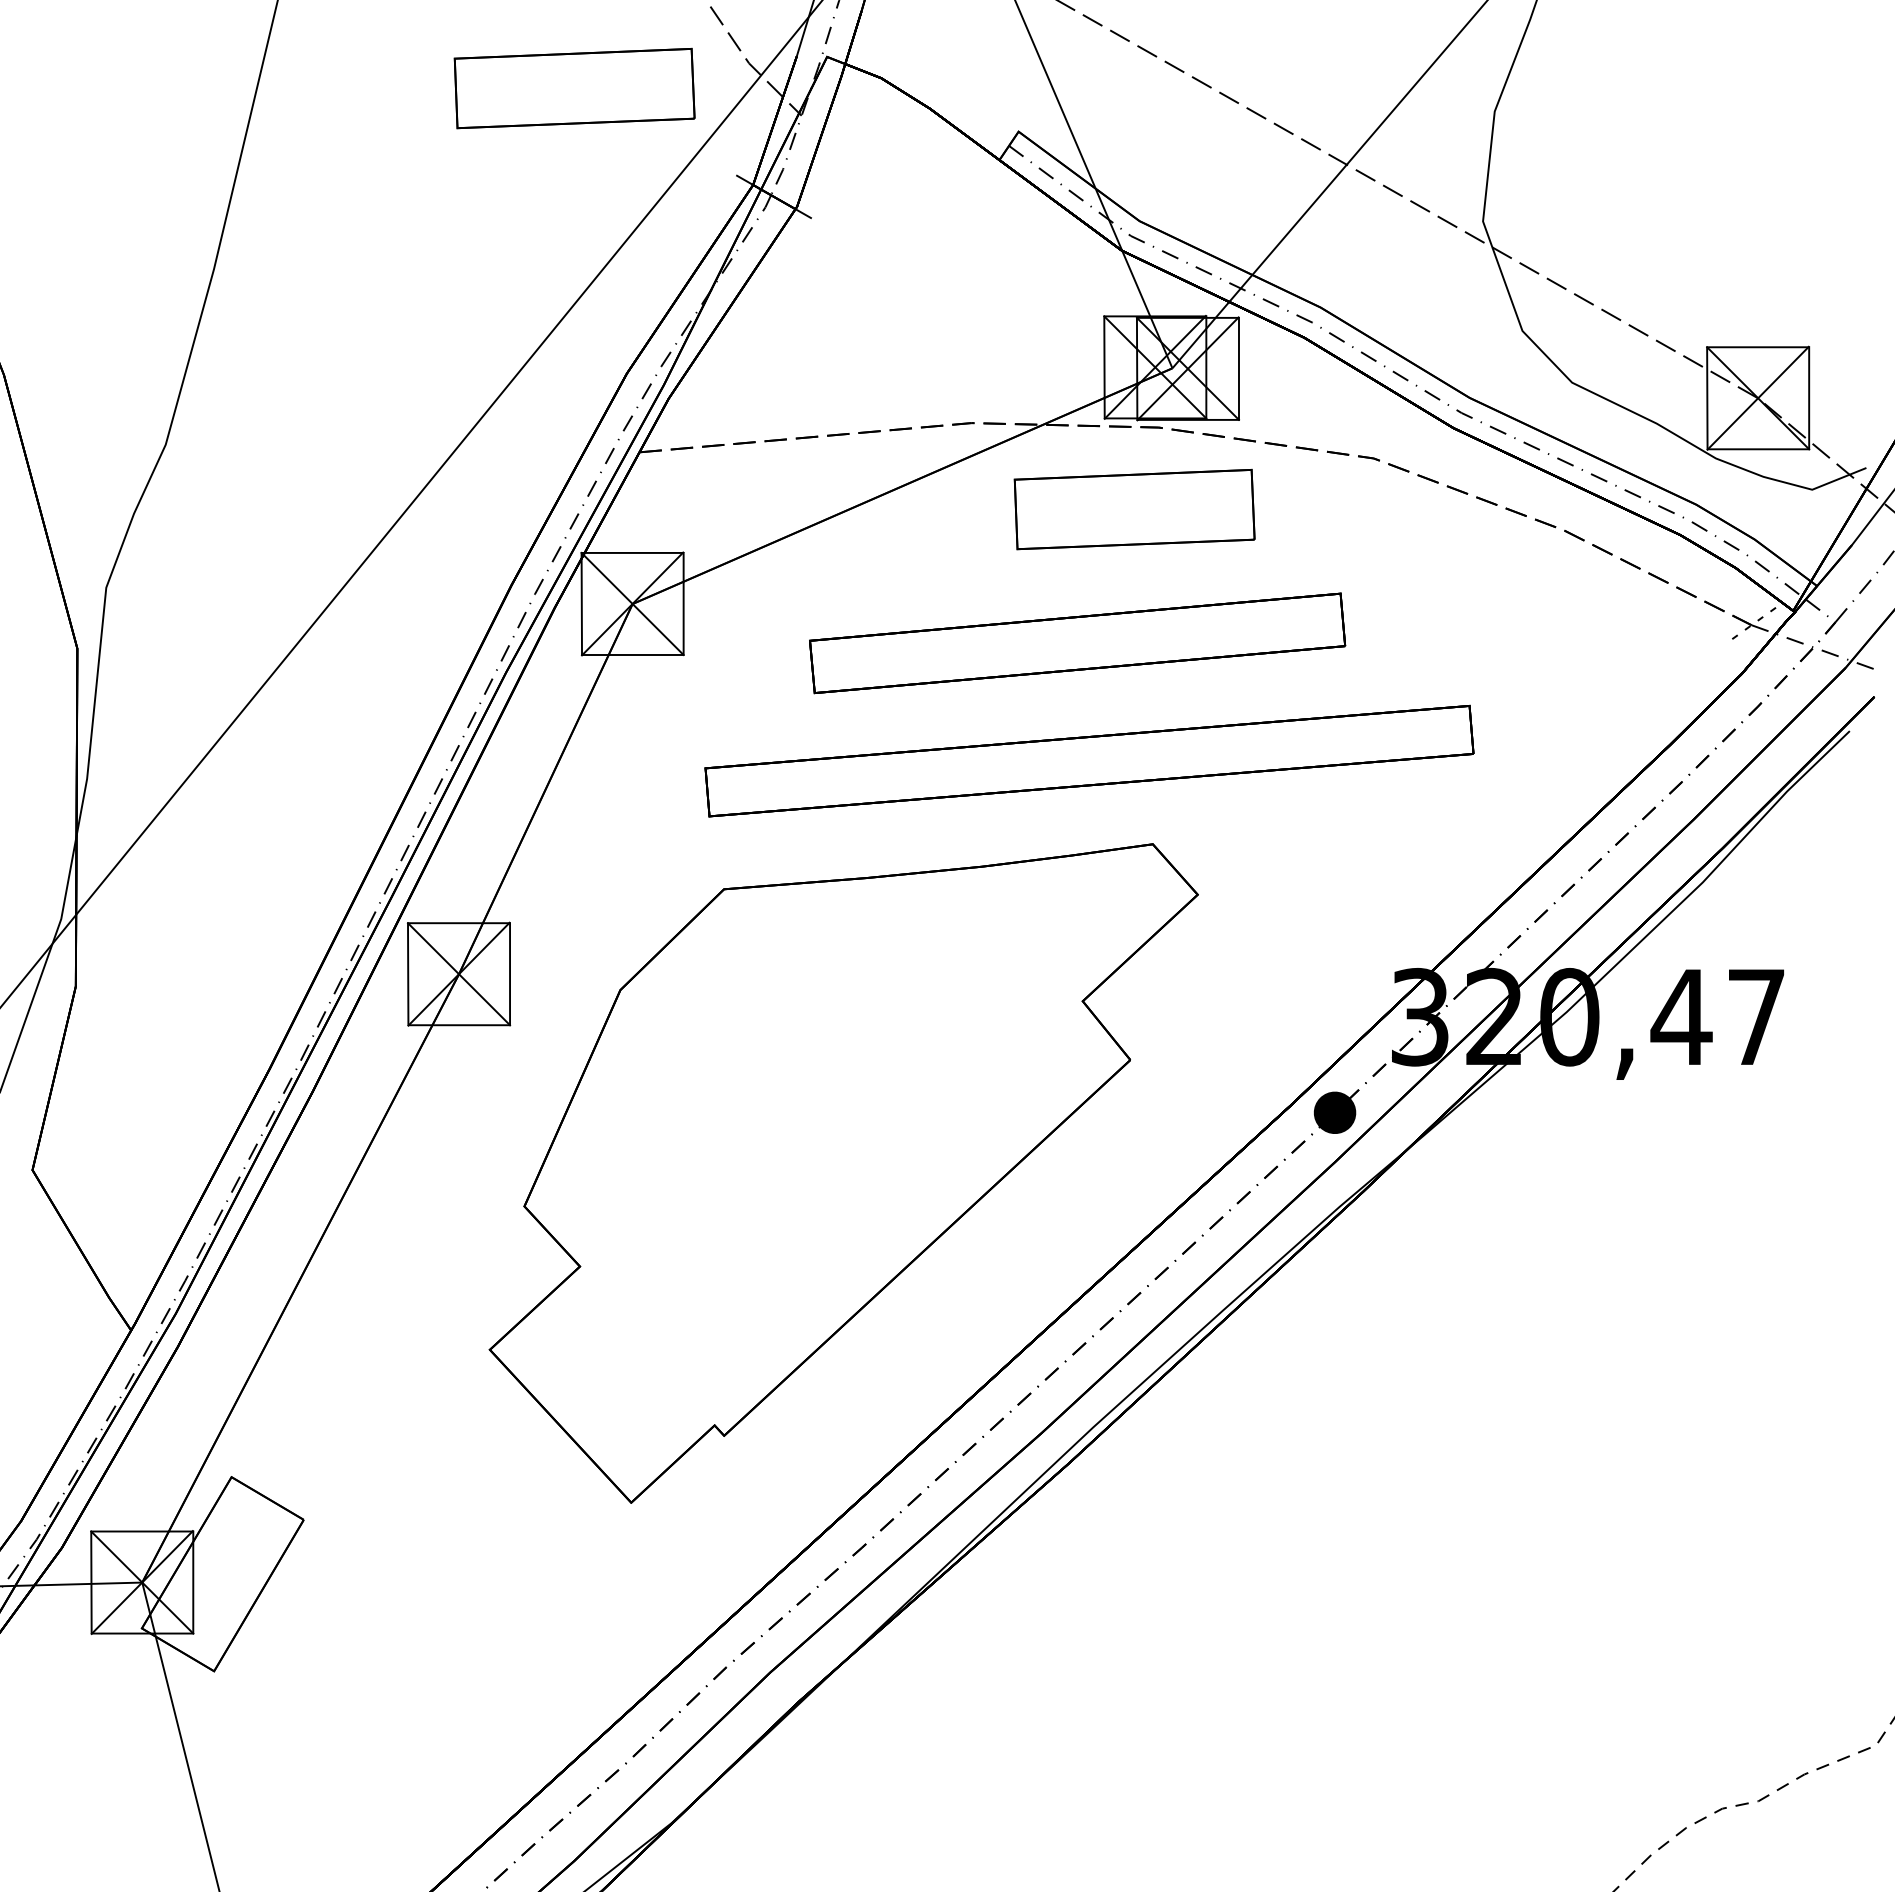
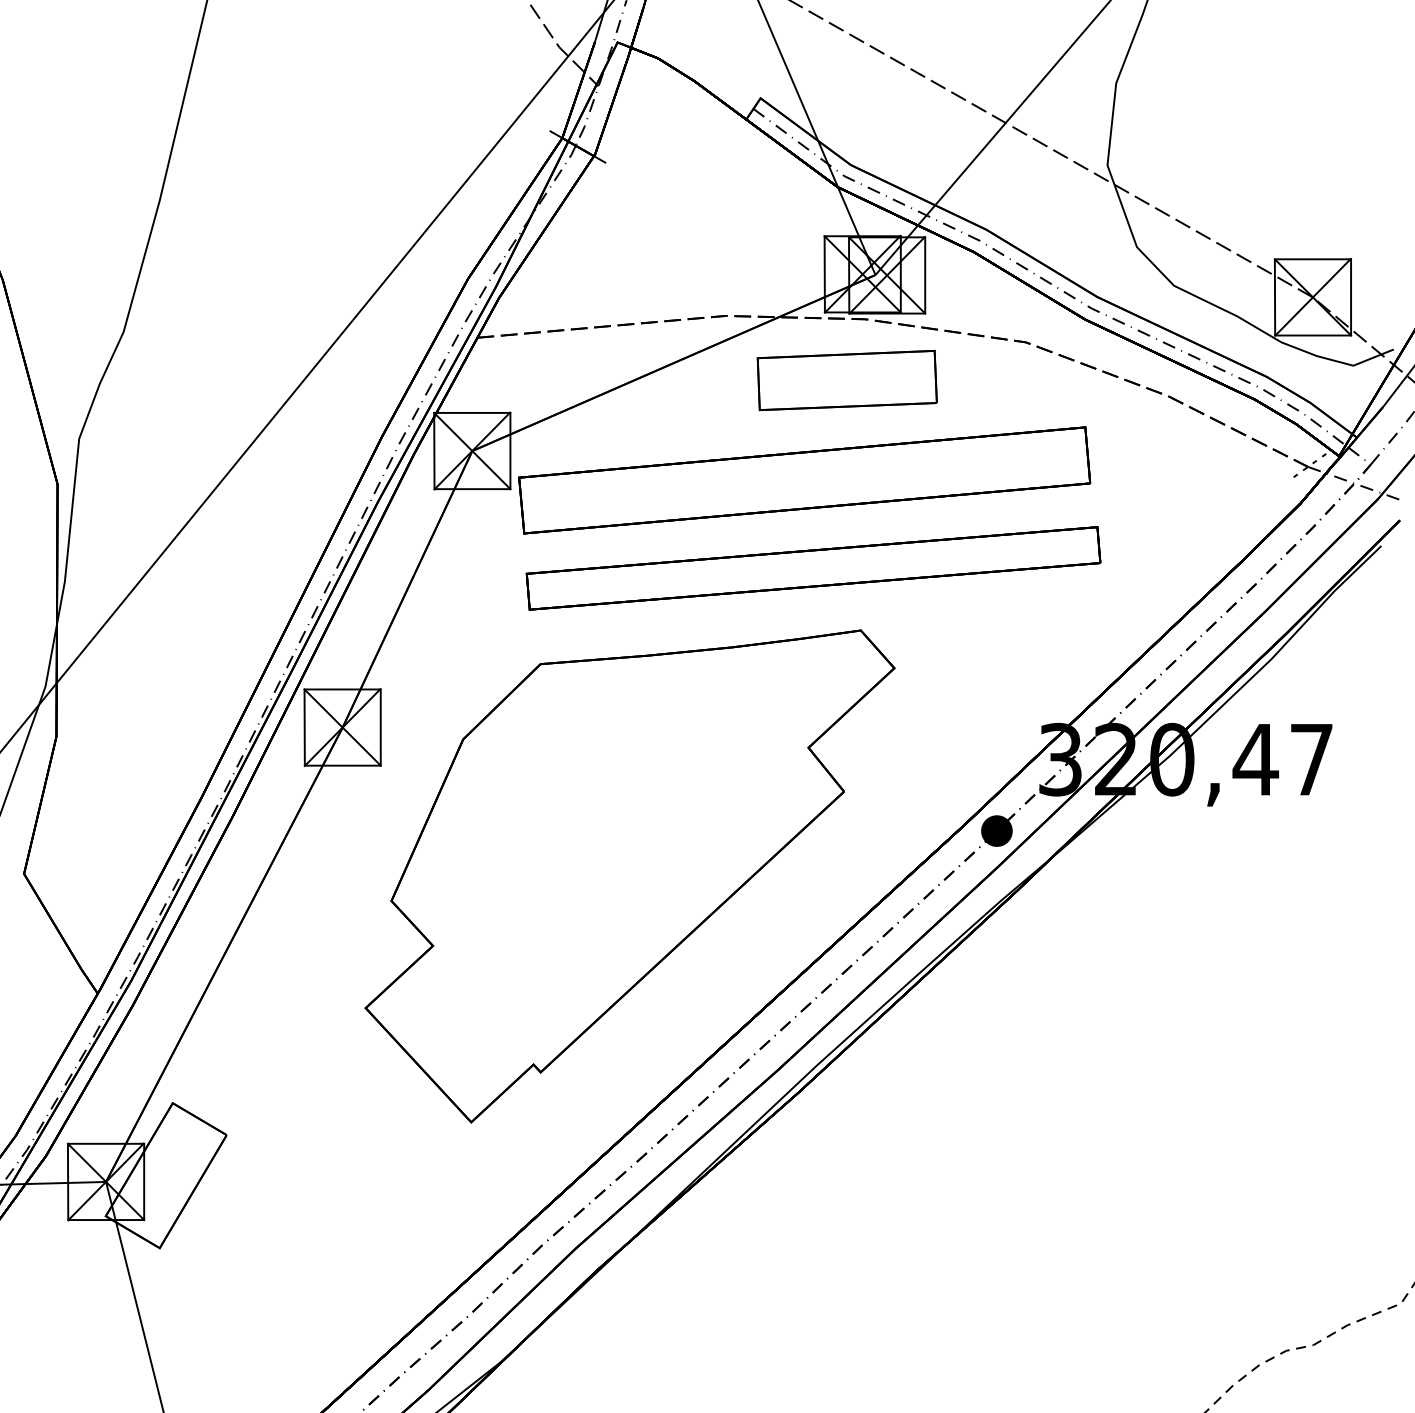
part: (574, 88) -> (428, 66), removed
part: (1077, 643) -> (804, 480), size x1.43

